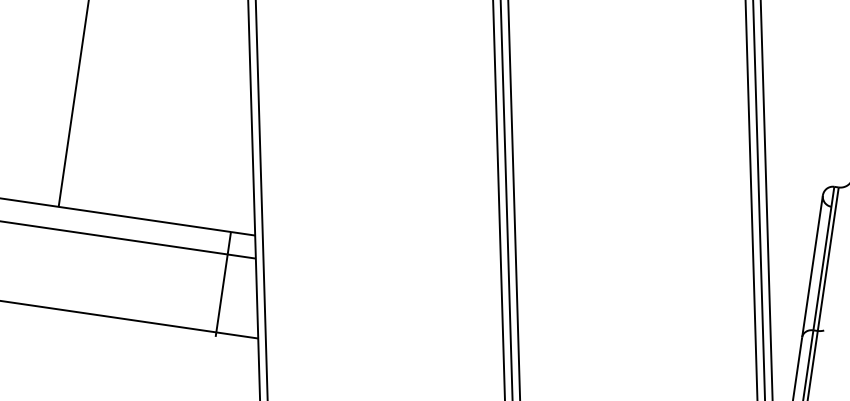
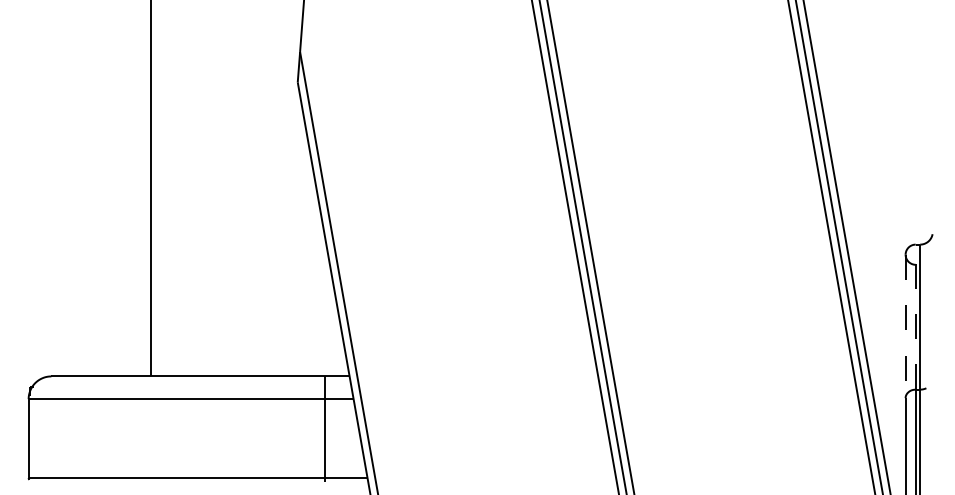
line: (823, 258) -> (915, 317), solid -> dashed
line: (812, 266) -> (905, 326), solid -> dashed

